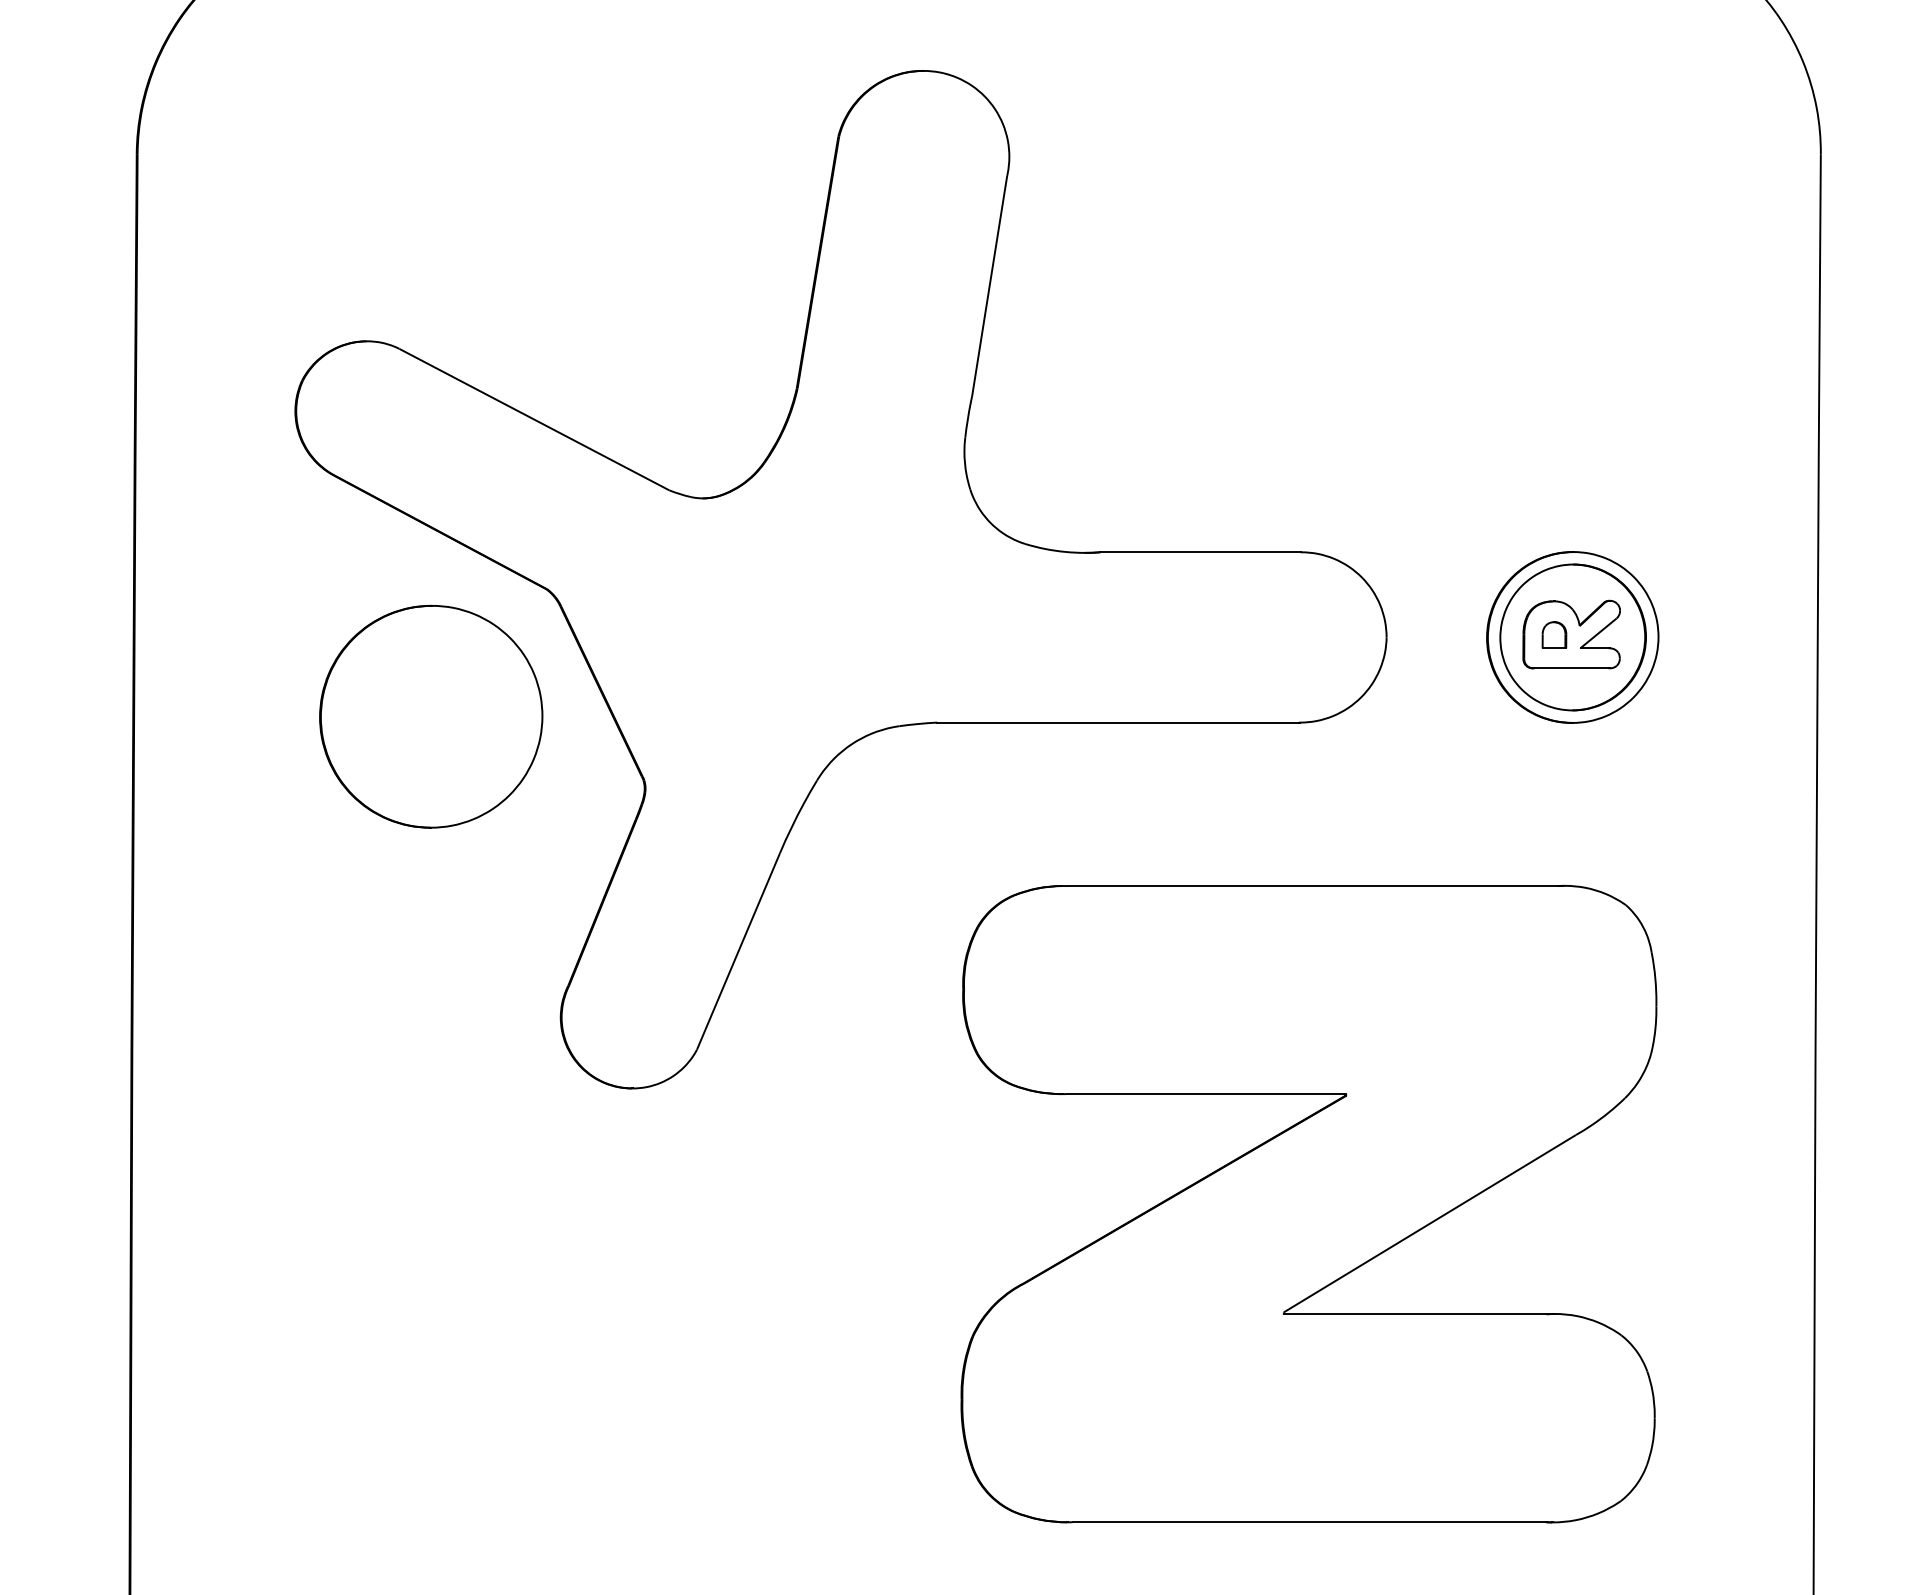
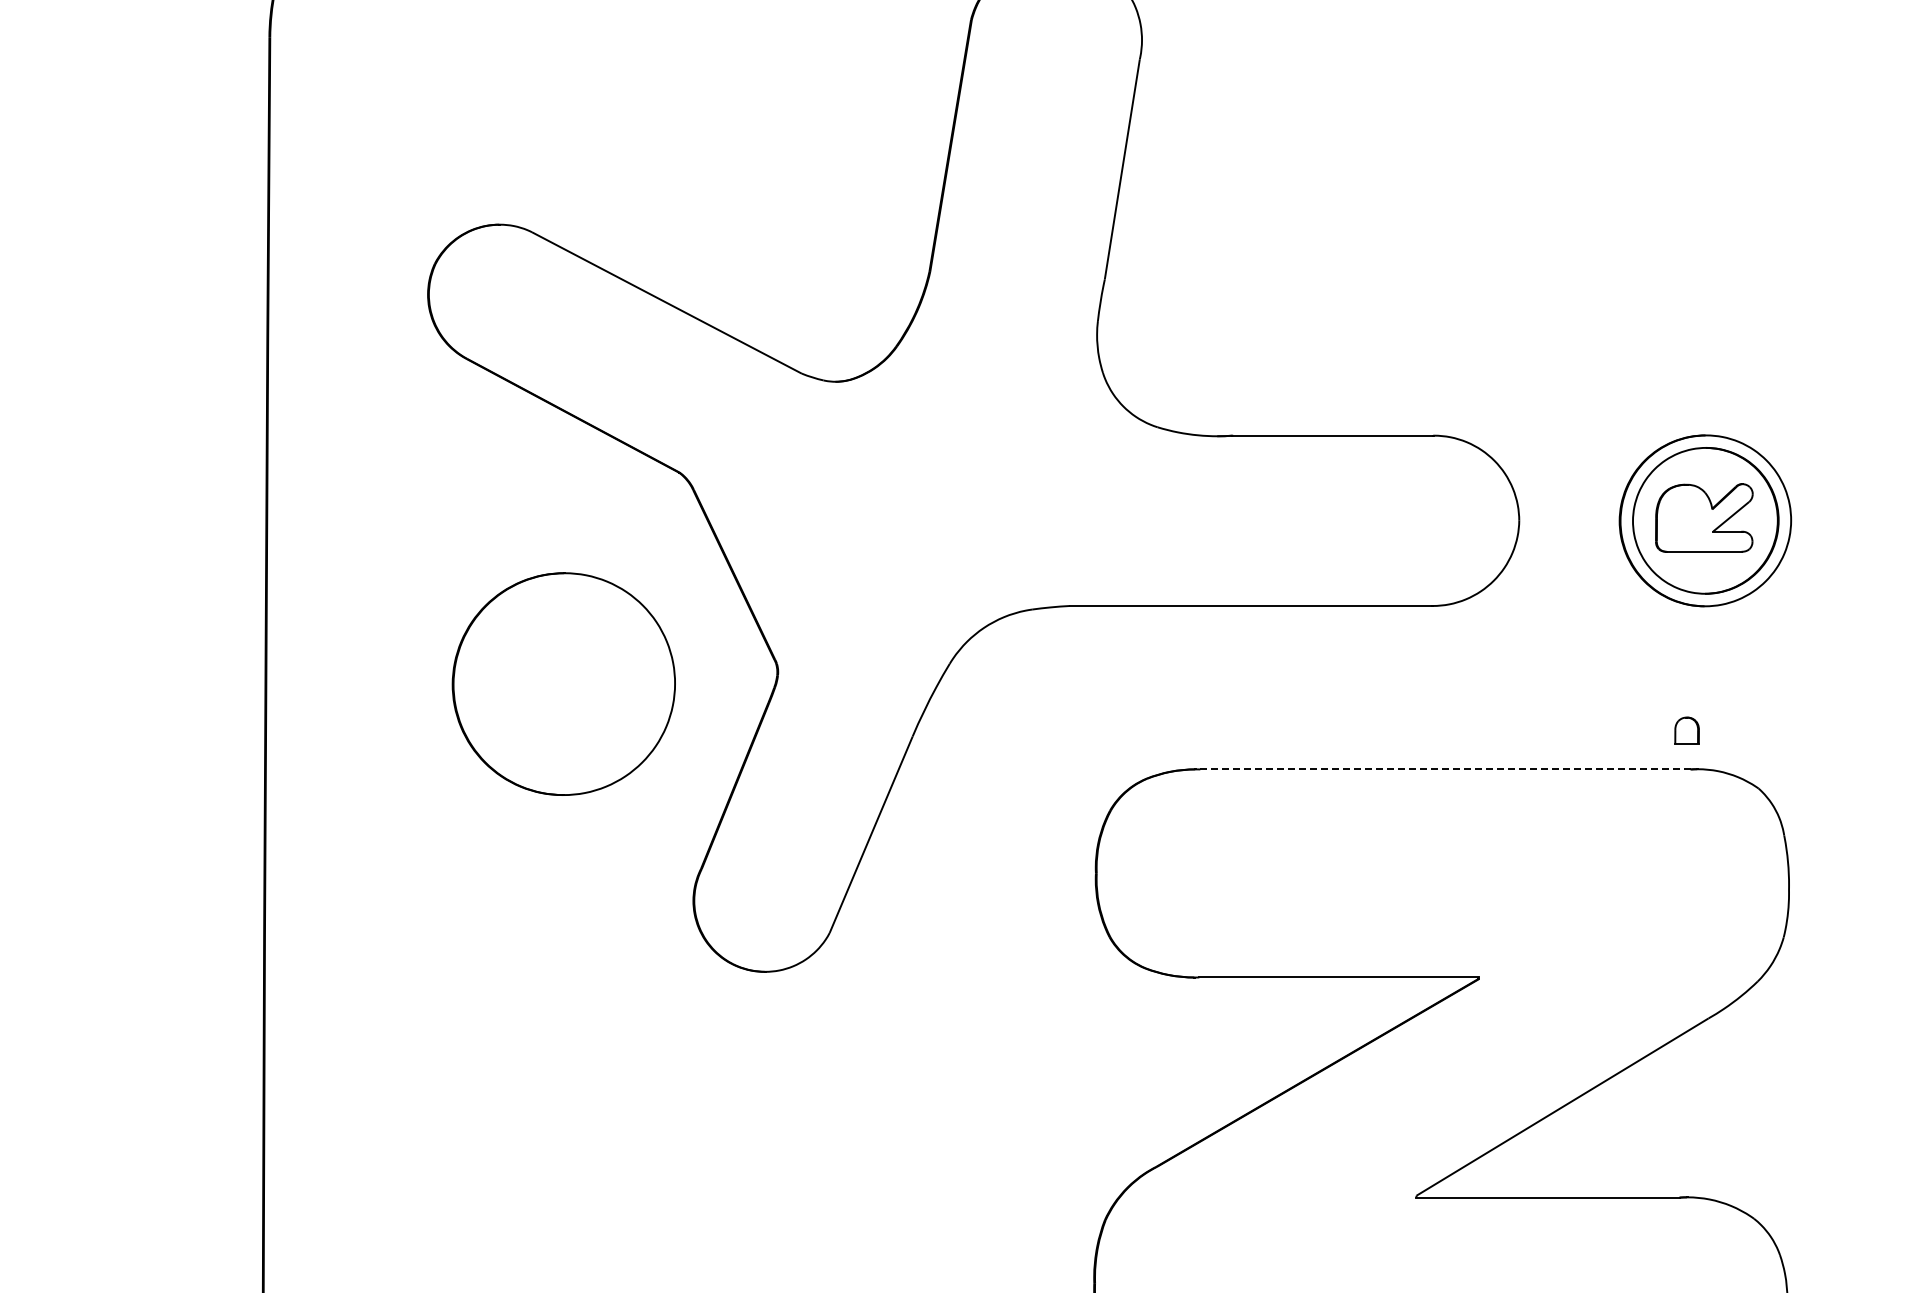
part: (1554, 634) -> (1687, 729), moved
part: (431, 716) -> (564, 683), moved
line: (1313, 886) -> (1446, 769), solid -> dashed

